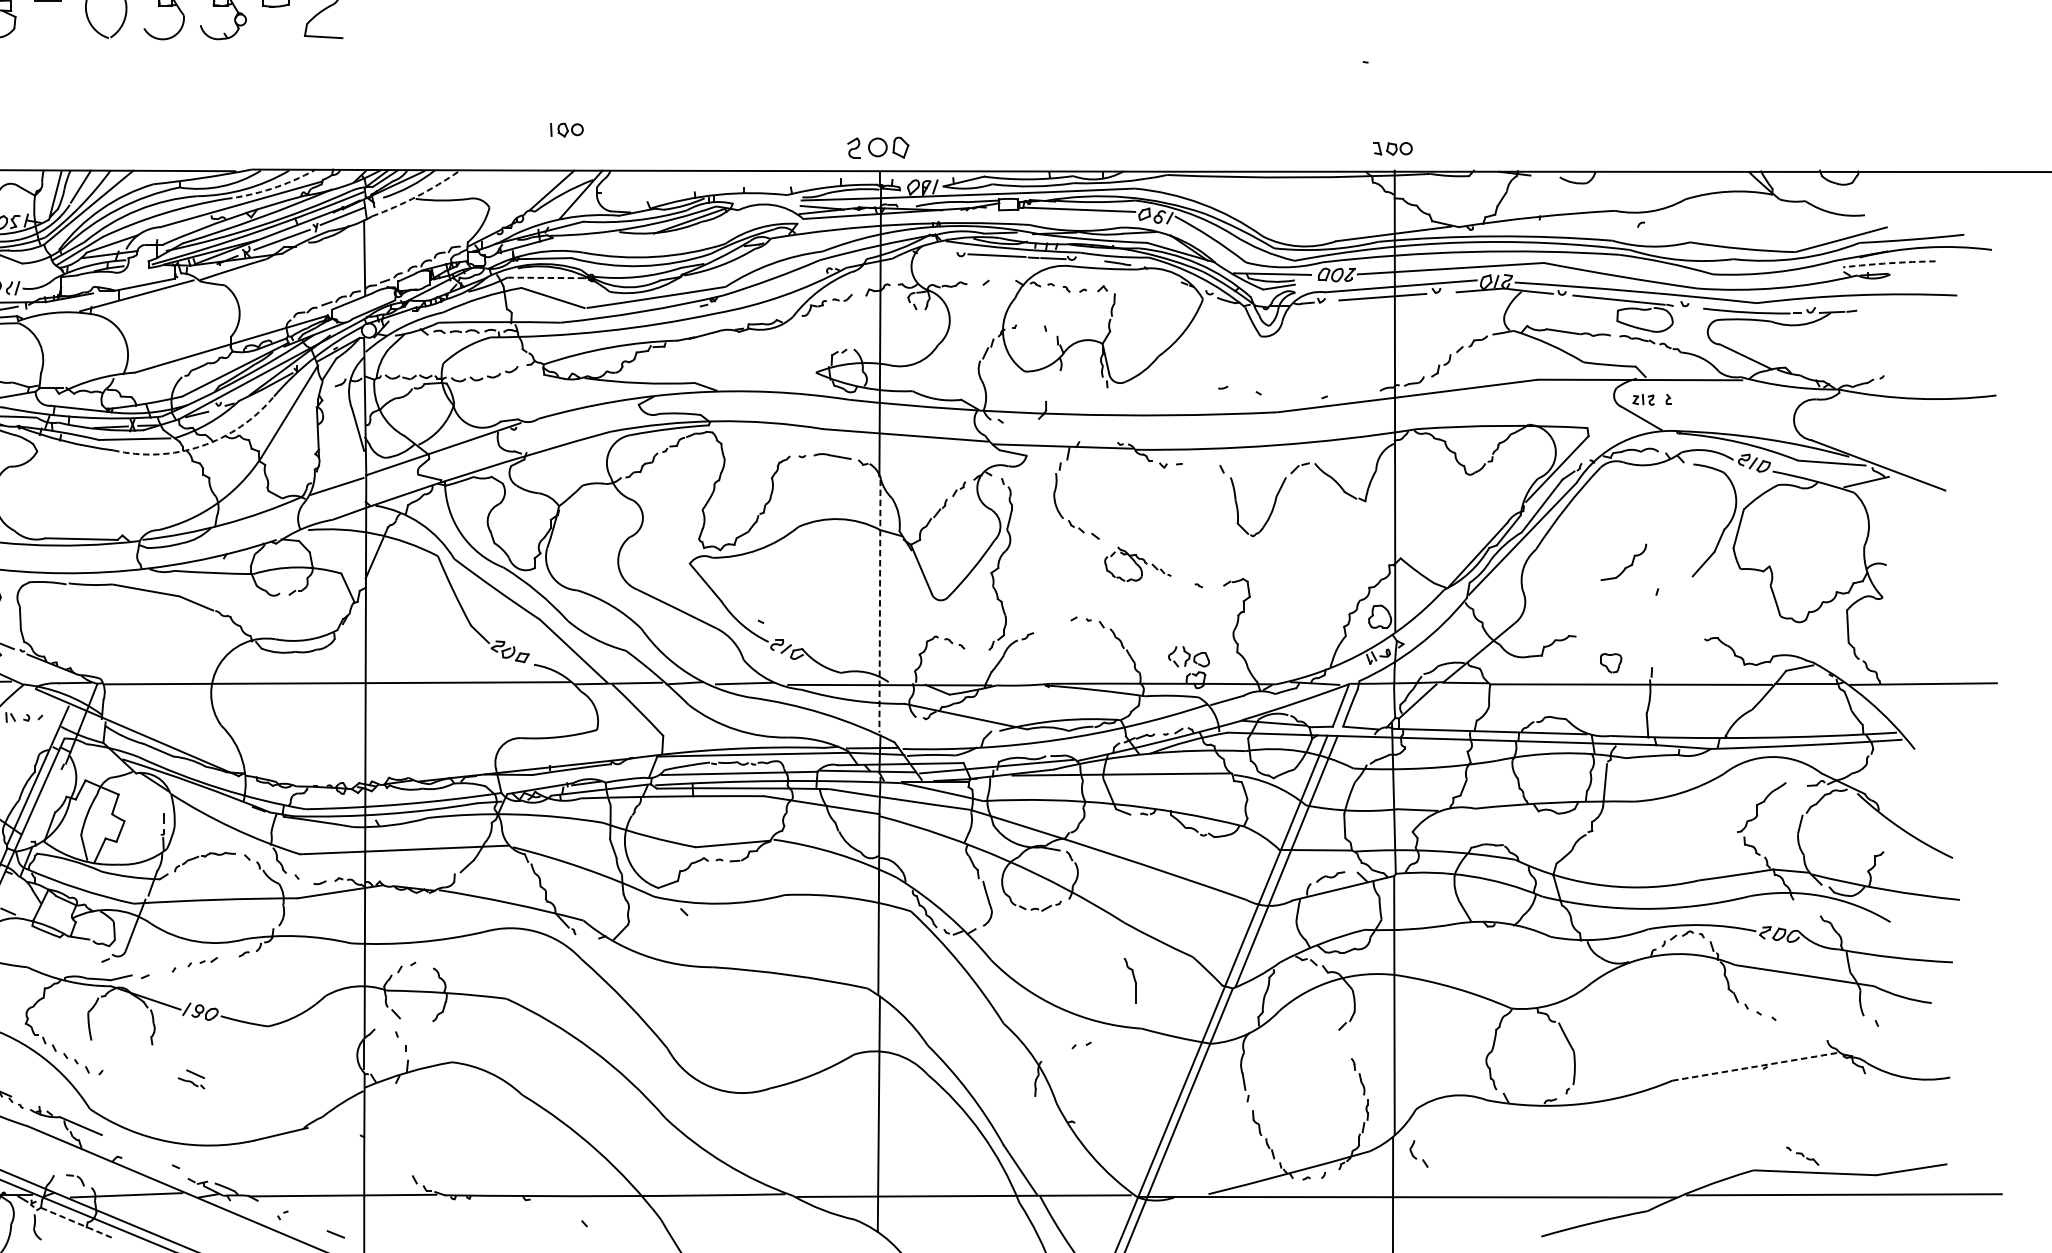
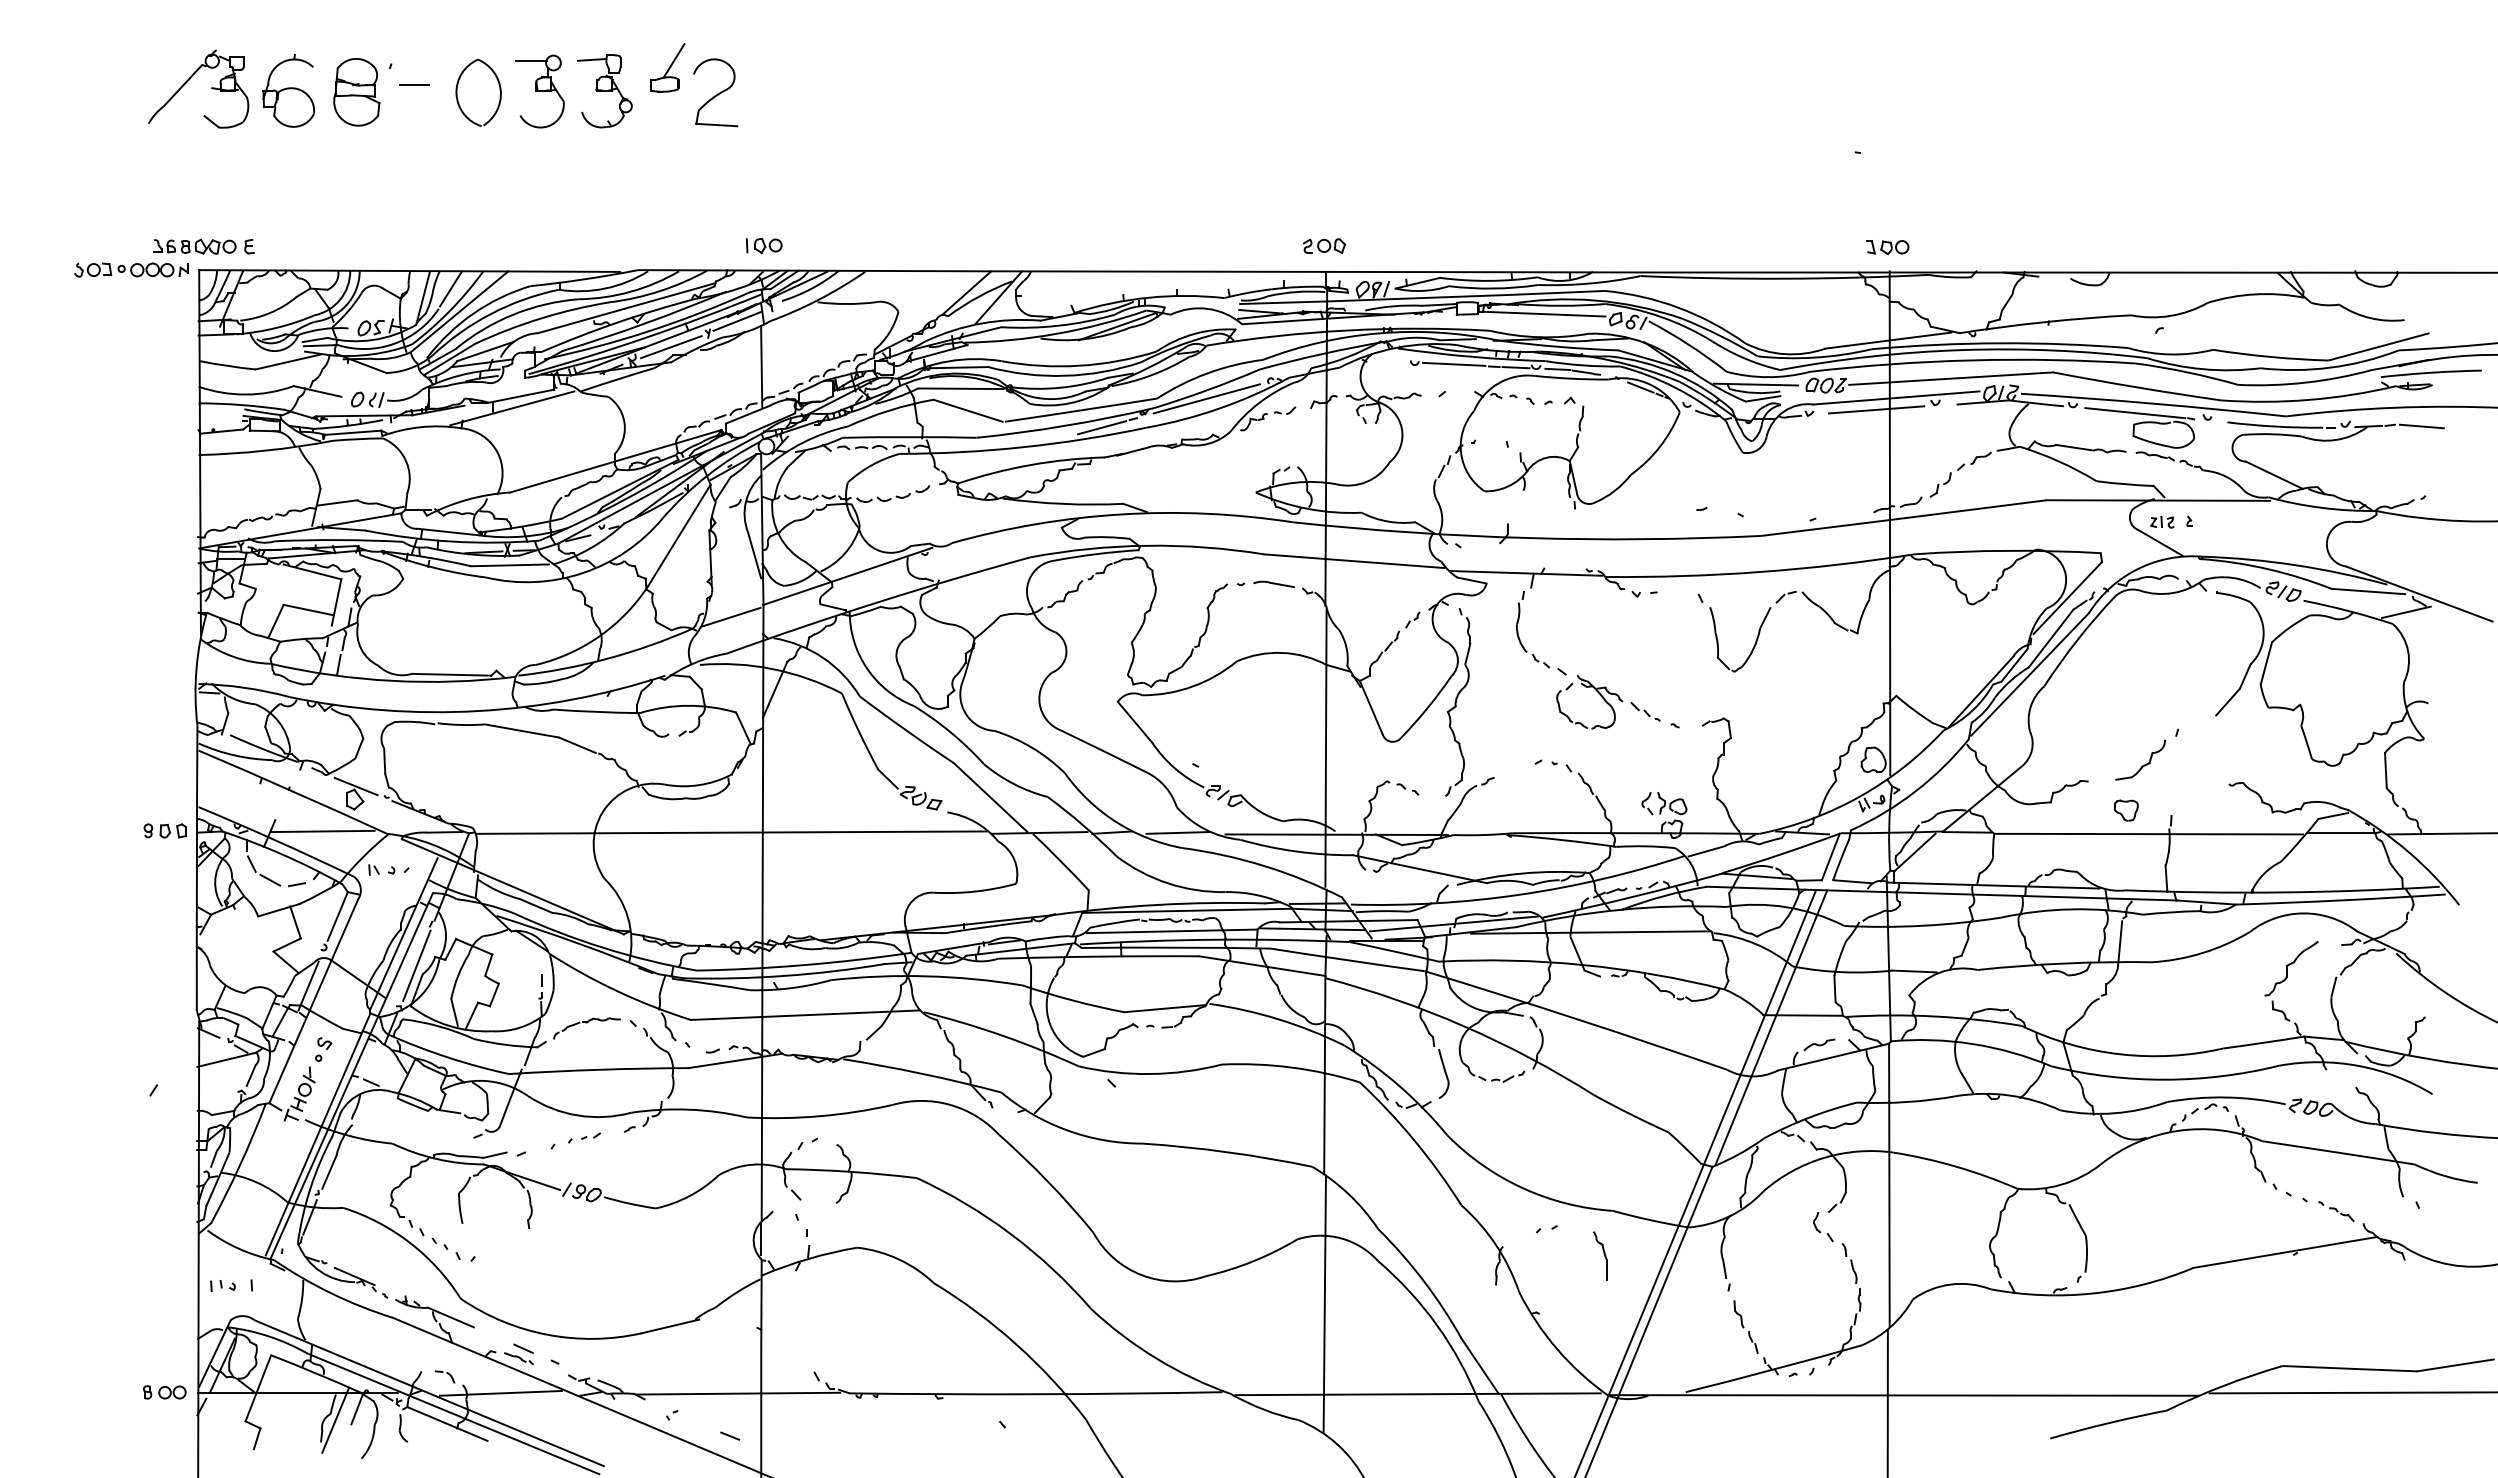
part: (567, 129) -> (764, 245), moved
part: (878, 147) -> (1324, 245), size x0.62
arc: (272, 189) -> (660, 291), dashed -> solid
arc: (417, 196) -> (819, 299), dashed -> solid
line: (1091, 260) -> (1557, 369), added
arc: (1889, 263) -> (2431, 372), dashed -> solid
line: (1167, 276) -> (1640, 387), added
line: (546, 277) -> (960, 388), dashed -> solid
line: (770, 286) -> (1206, 398), added
line: (1880, 312) -> (2421, 426), added
line: (675, 313) -> (1102, 427), added
arc: (201, 446) -> (582, 573), dashed -> solid
part: (1137, 564) -> (1608, 702), size x1.43
part: (1625, 567) -> (2142, 765), moved
line: (880, 606) -> (1326, 748), dashed -> solid
line: (49, 804) -> (416, 965), added
part: (1130, 979) -> (1600, 1255), moved
line: (1756, 1066) -> (2285, 1252), dashed -> solid
part: (190, 1079) -> (518, 1354), moved
part: (1418, 1154) -> (1822, 1227), moved
part: (1802, 1156) -> (2336, 1211), moved
line: (77, 1222) -> (447, 1423), dashed -> solid

